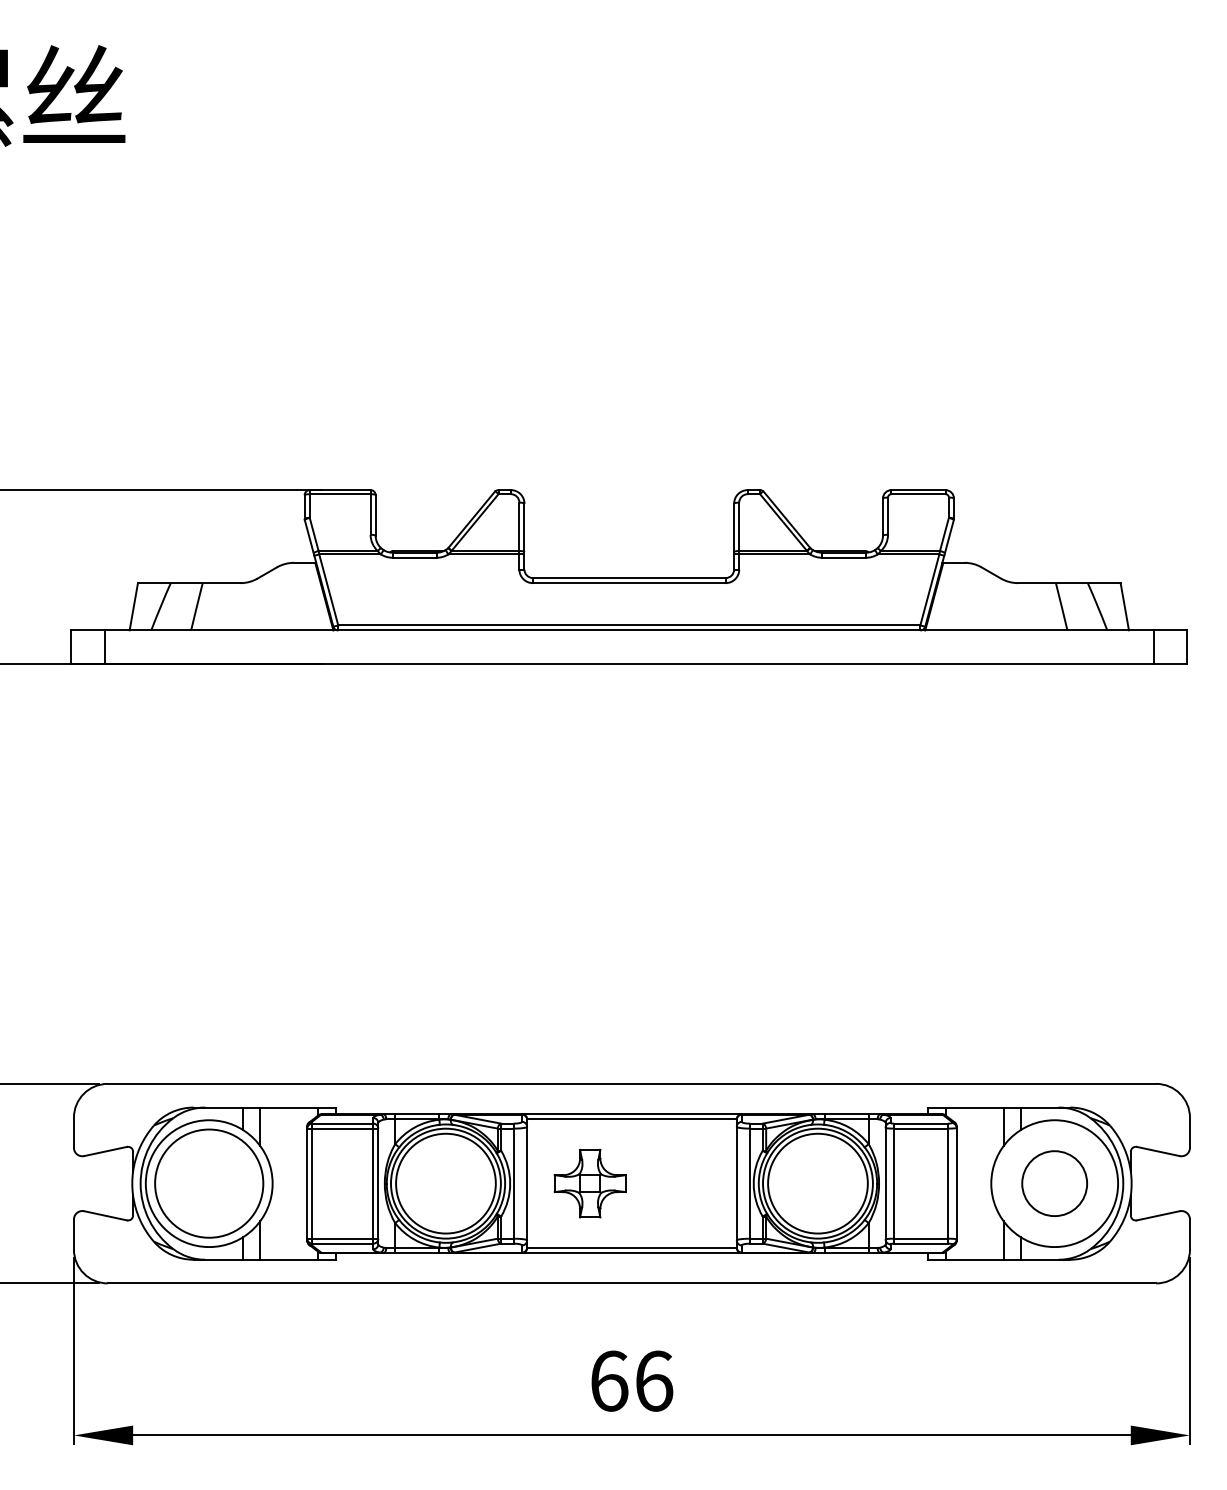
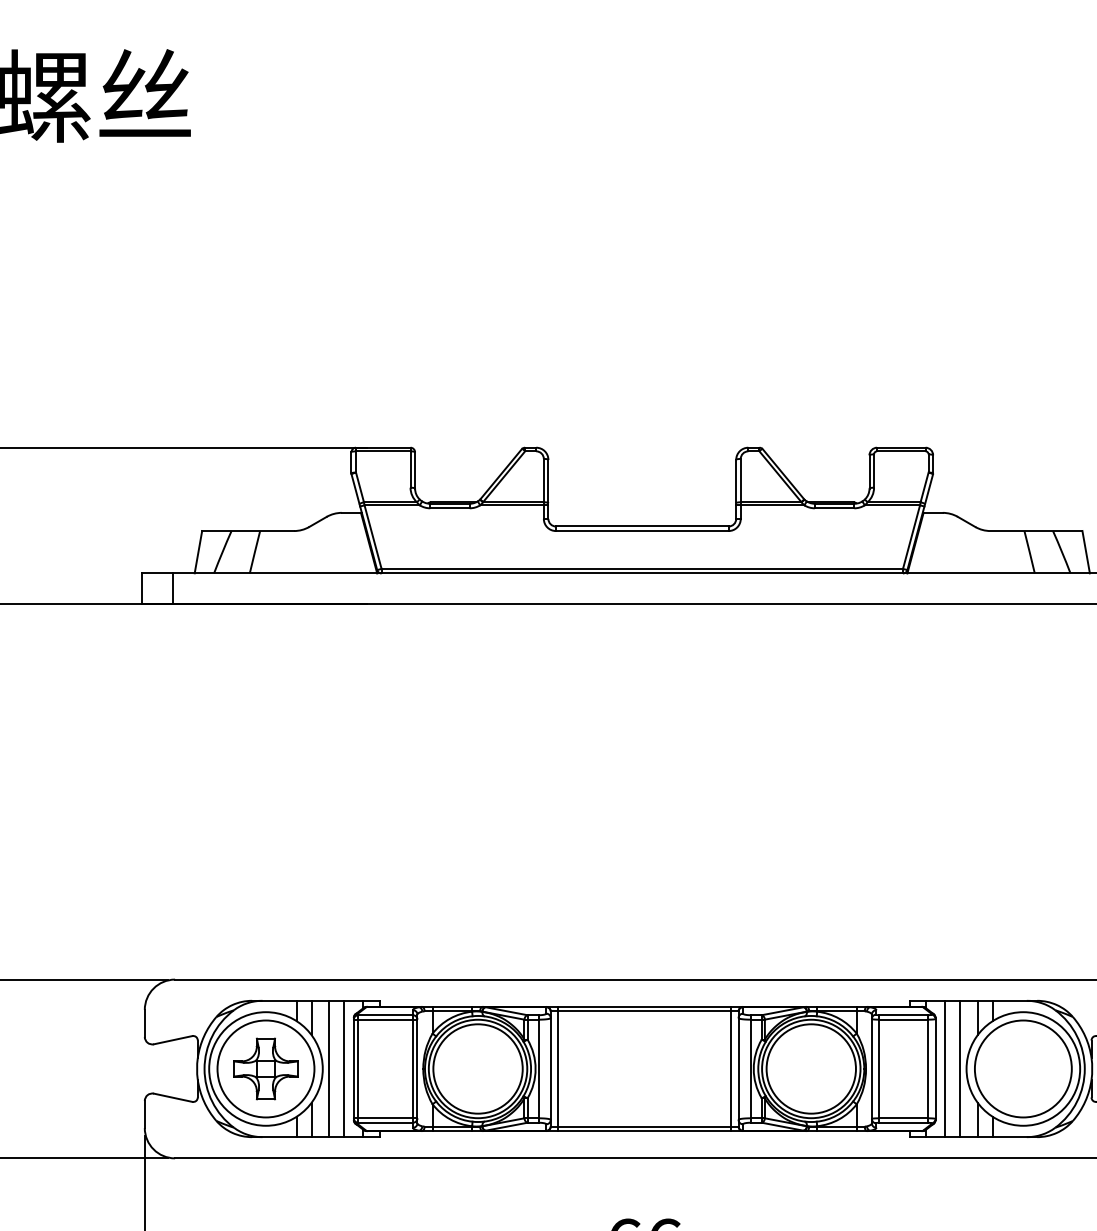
line: (279, 1183) -> (328, 1068), added
line: (296, 1183) -> (344, 1068), added
line: (535, 1183) -> (558, 1068), added
part: (589, 1183) -> (265, 1068), moved
line: (728, 1183) -> (731, 1068), added
line: (967, 1183) -> (945, 1068), added
line: (984, 1183) -> (960, 1068), added
circle: (1054, 1183) -> (1023, 1068), size x1.67

